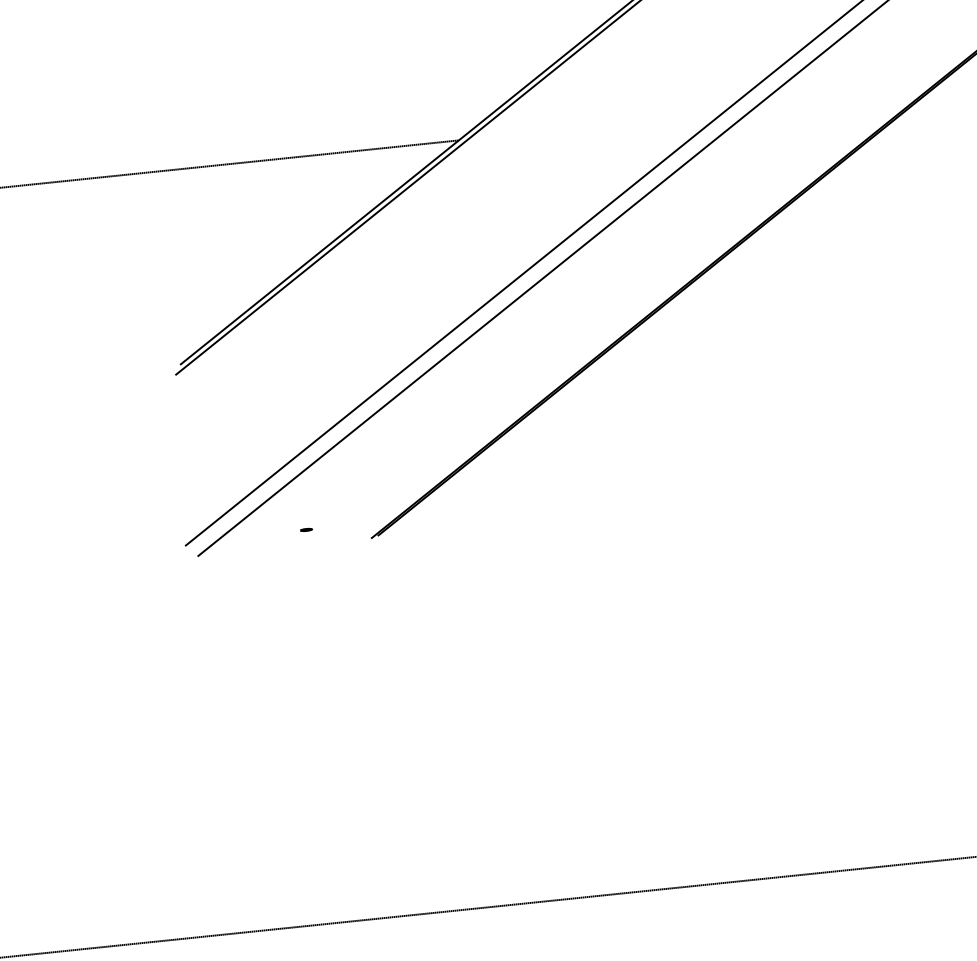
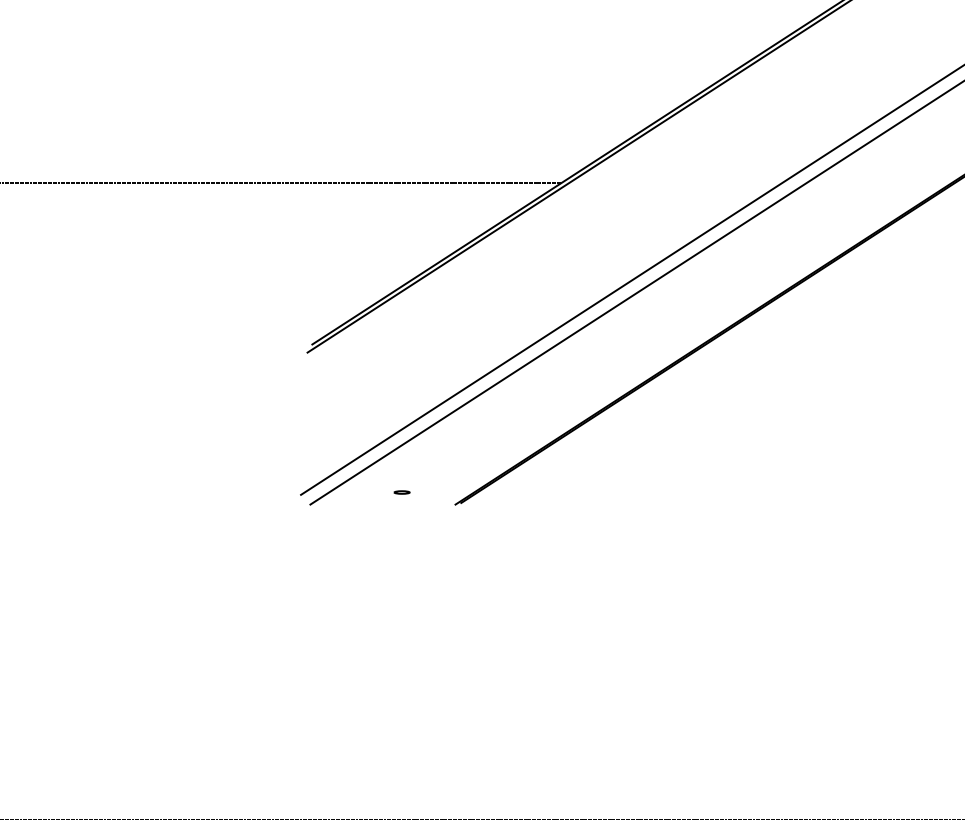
part: (305, 529) -> (401, 491), size x1.6

